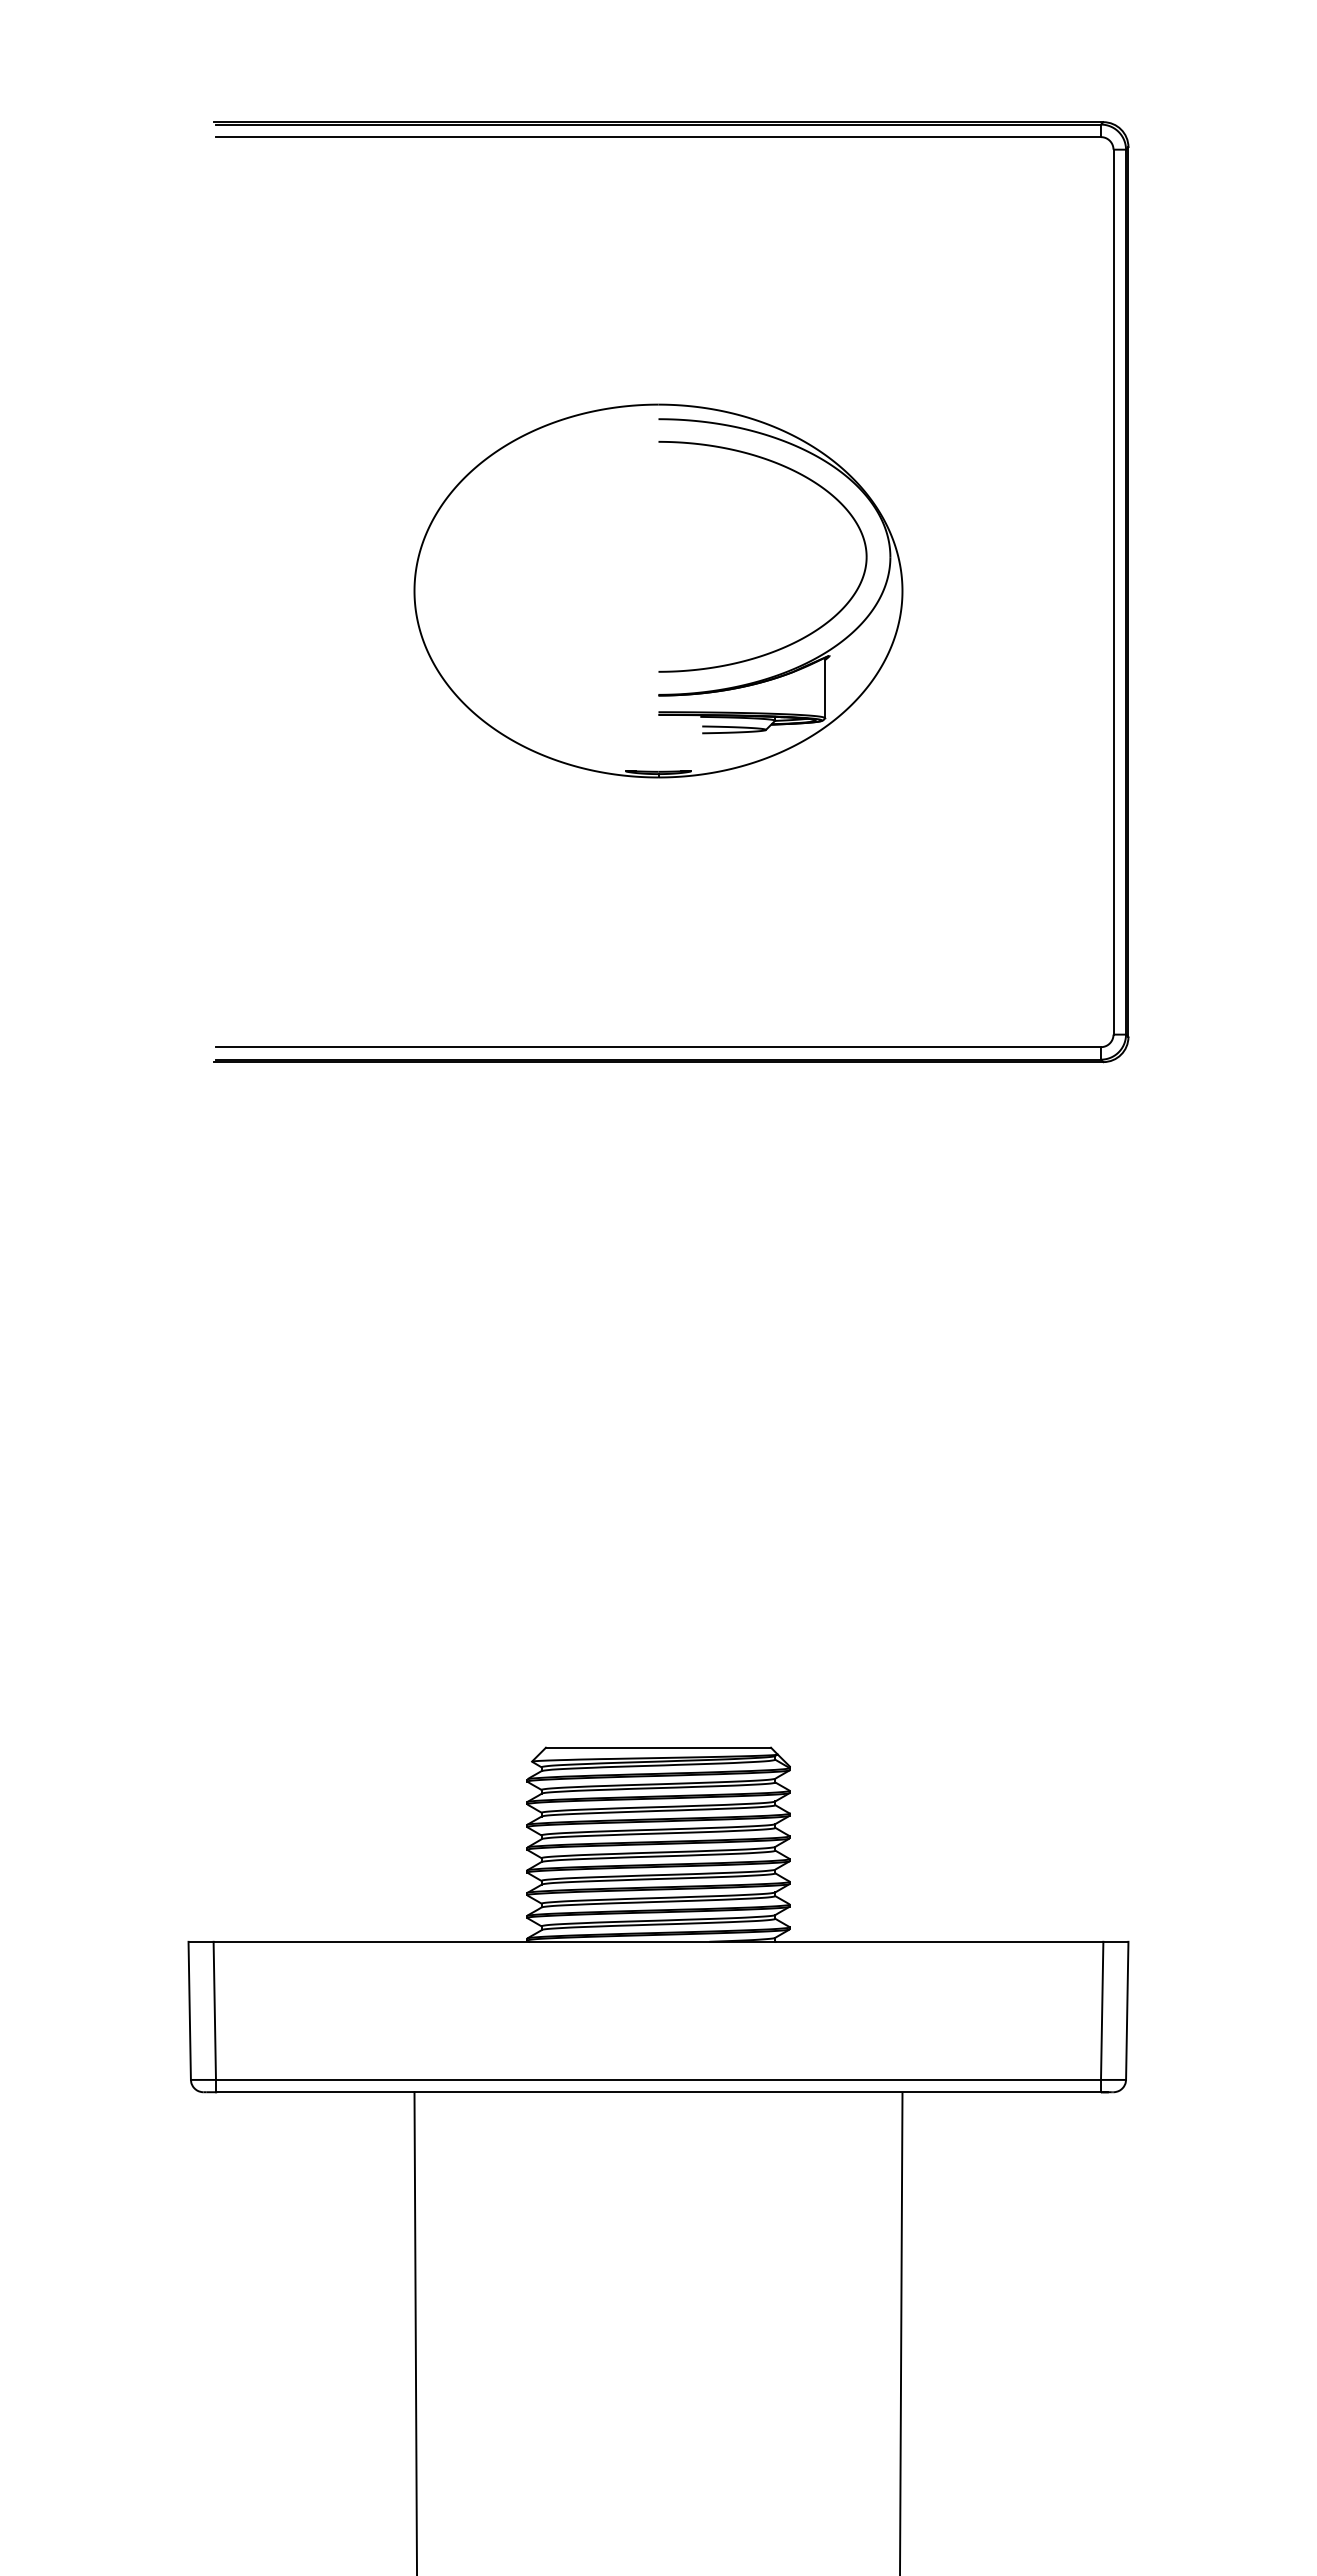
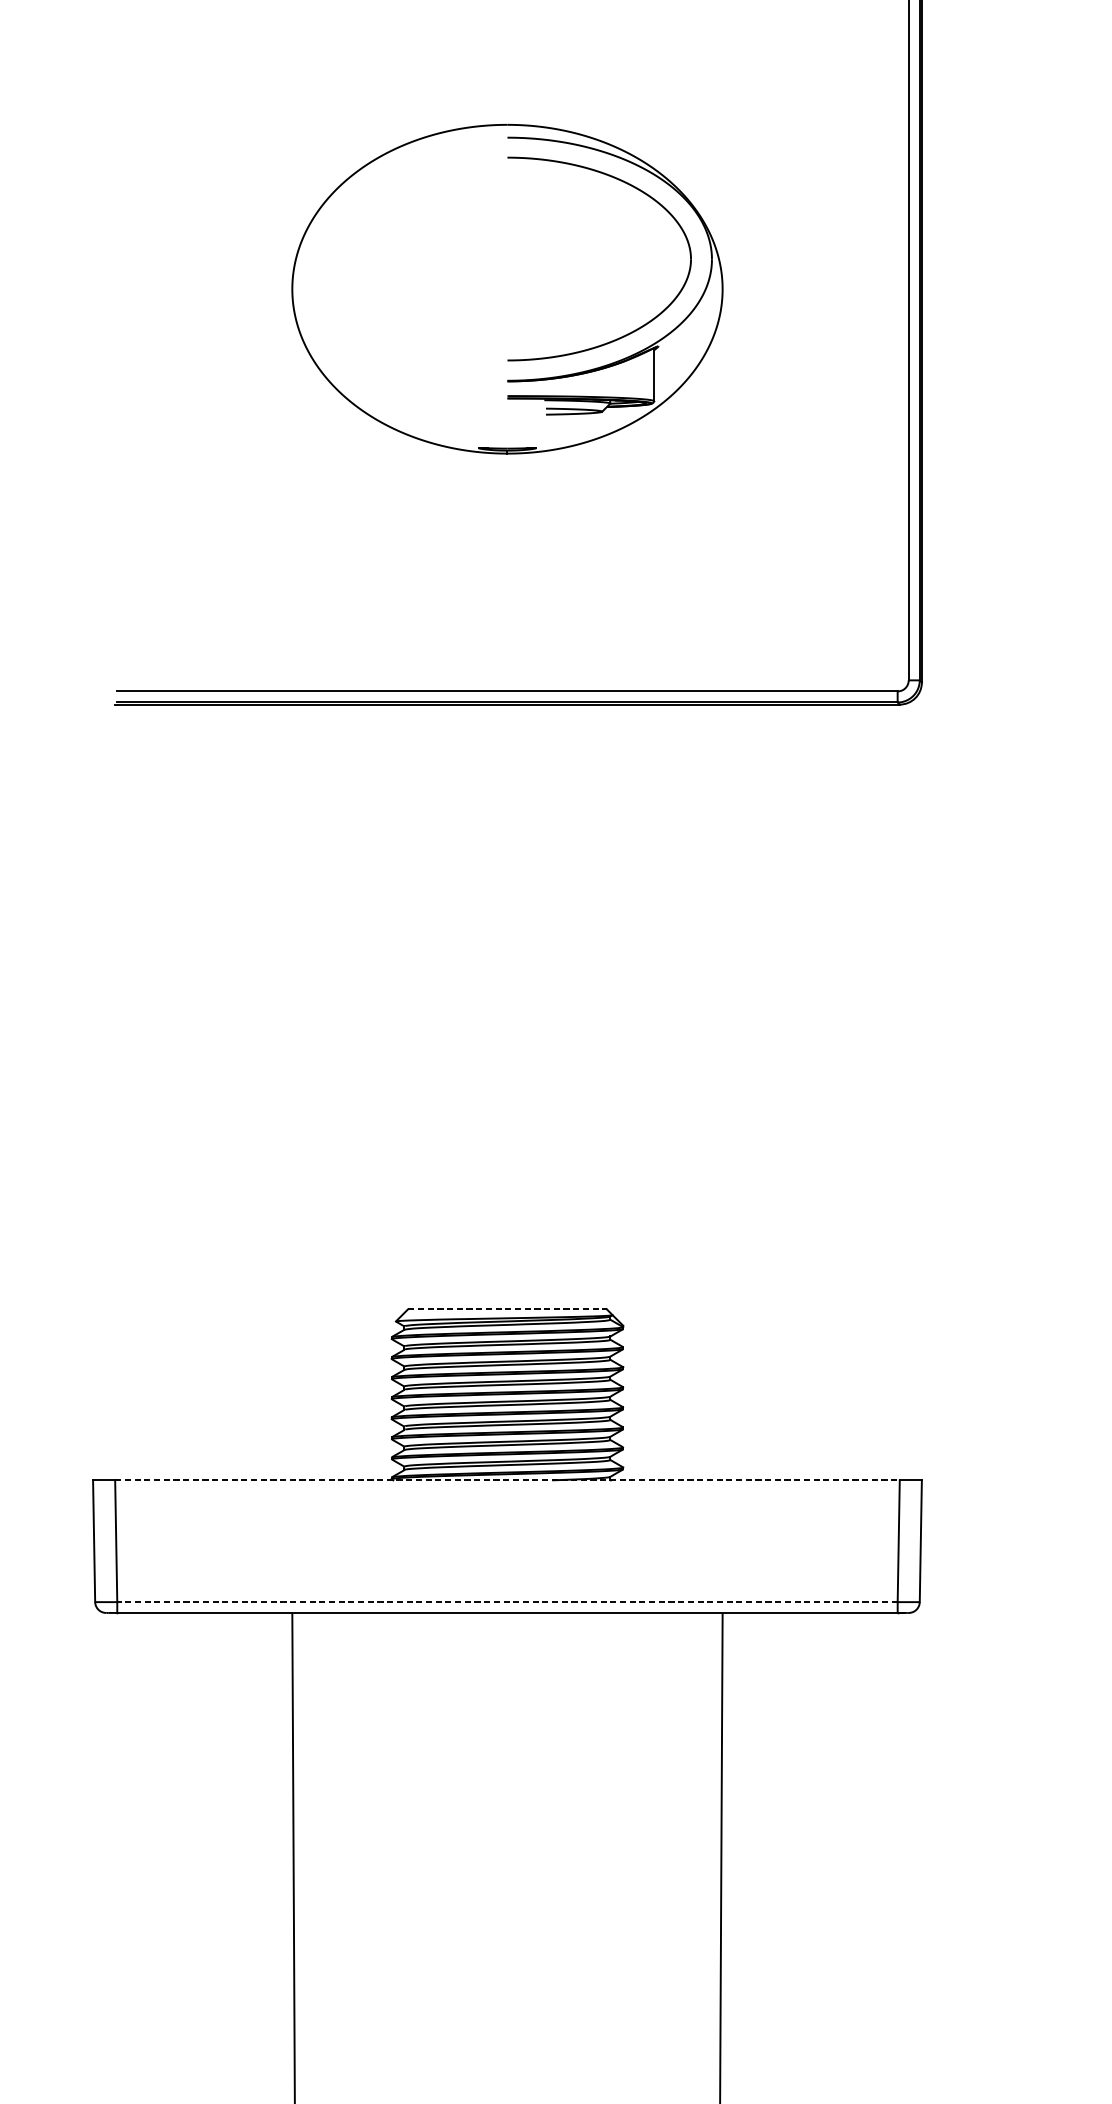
line: (658, 1747) -> (507, 1308), solid -> dashed
line: (658, 1941) -> (507, 1480), solid -> dashed
line: (658, 2079) -> (507, 1601), solid -> dashed

